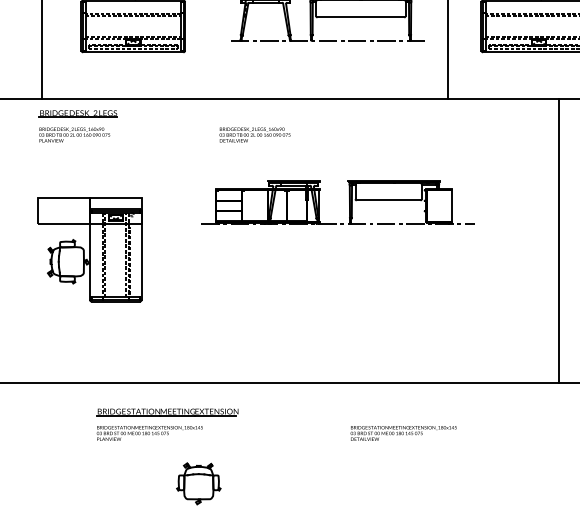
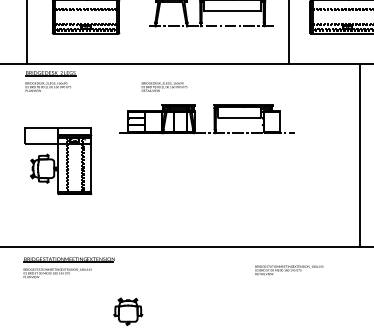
part: (348, 202) -> (213, 119), moved
part: (166, 424) -> (68, 267), moved
text: (404, 433) -> (289, 270), moved

